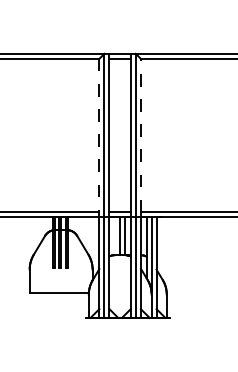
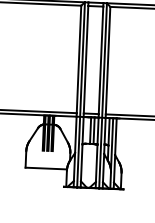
line: (99, 135) -> (79, 59), dashed -> solid
line: (140, 135) -> (107, 60), dashed -> solid

